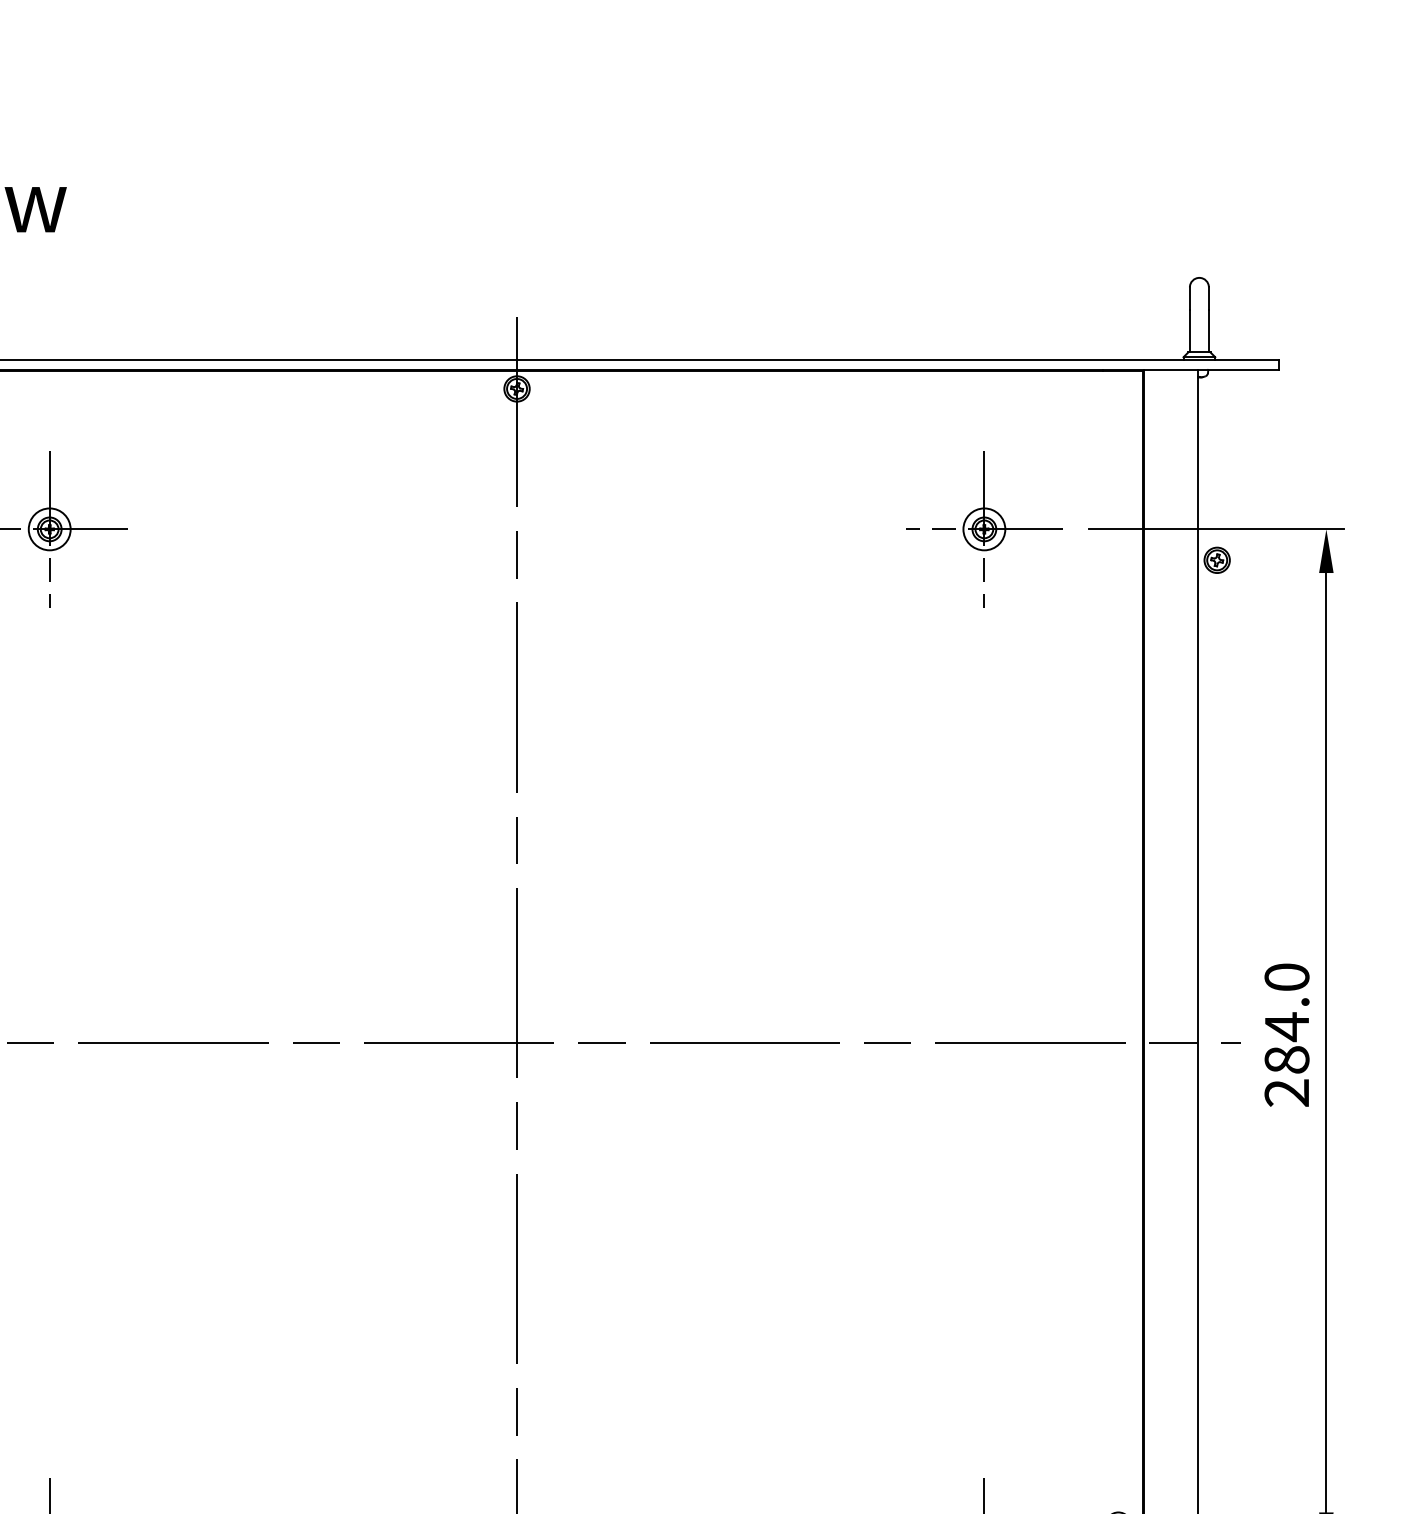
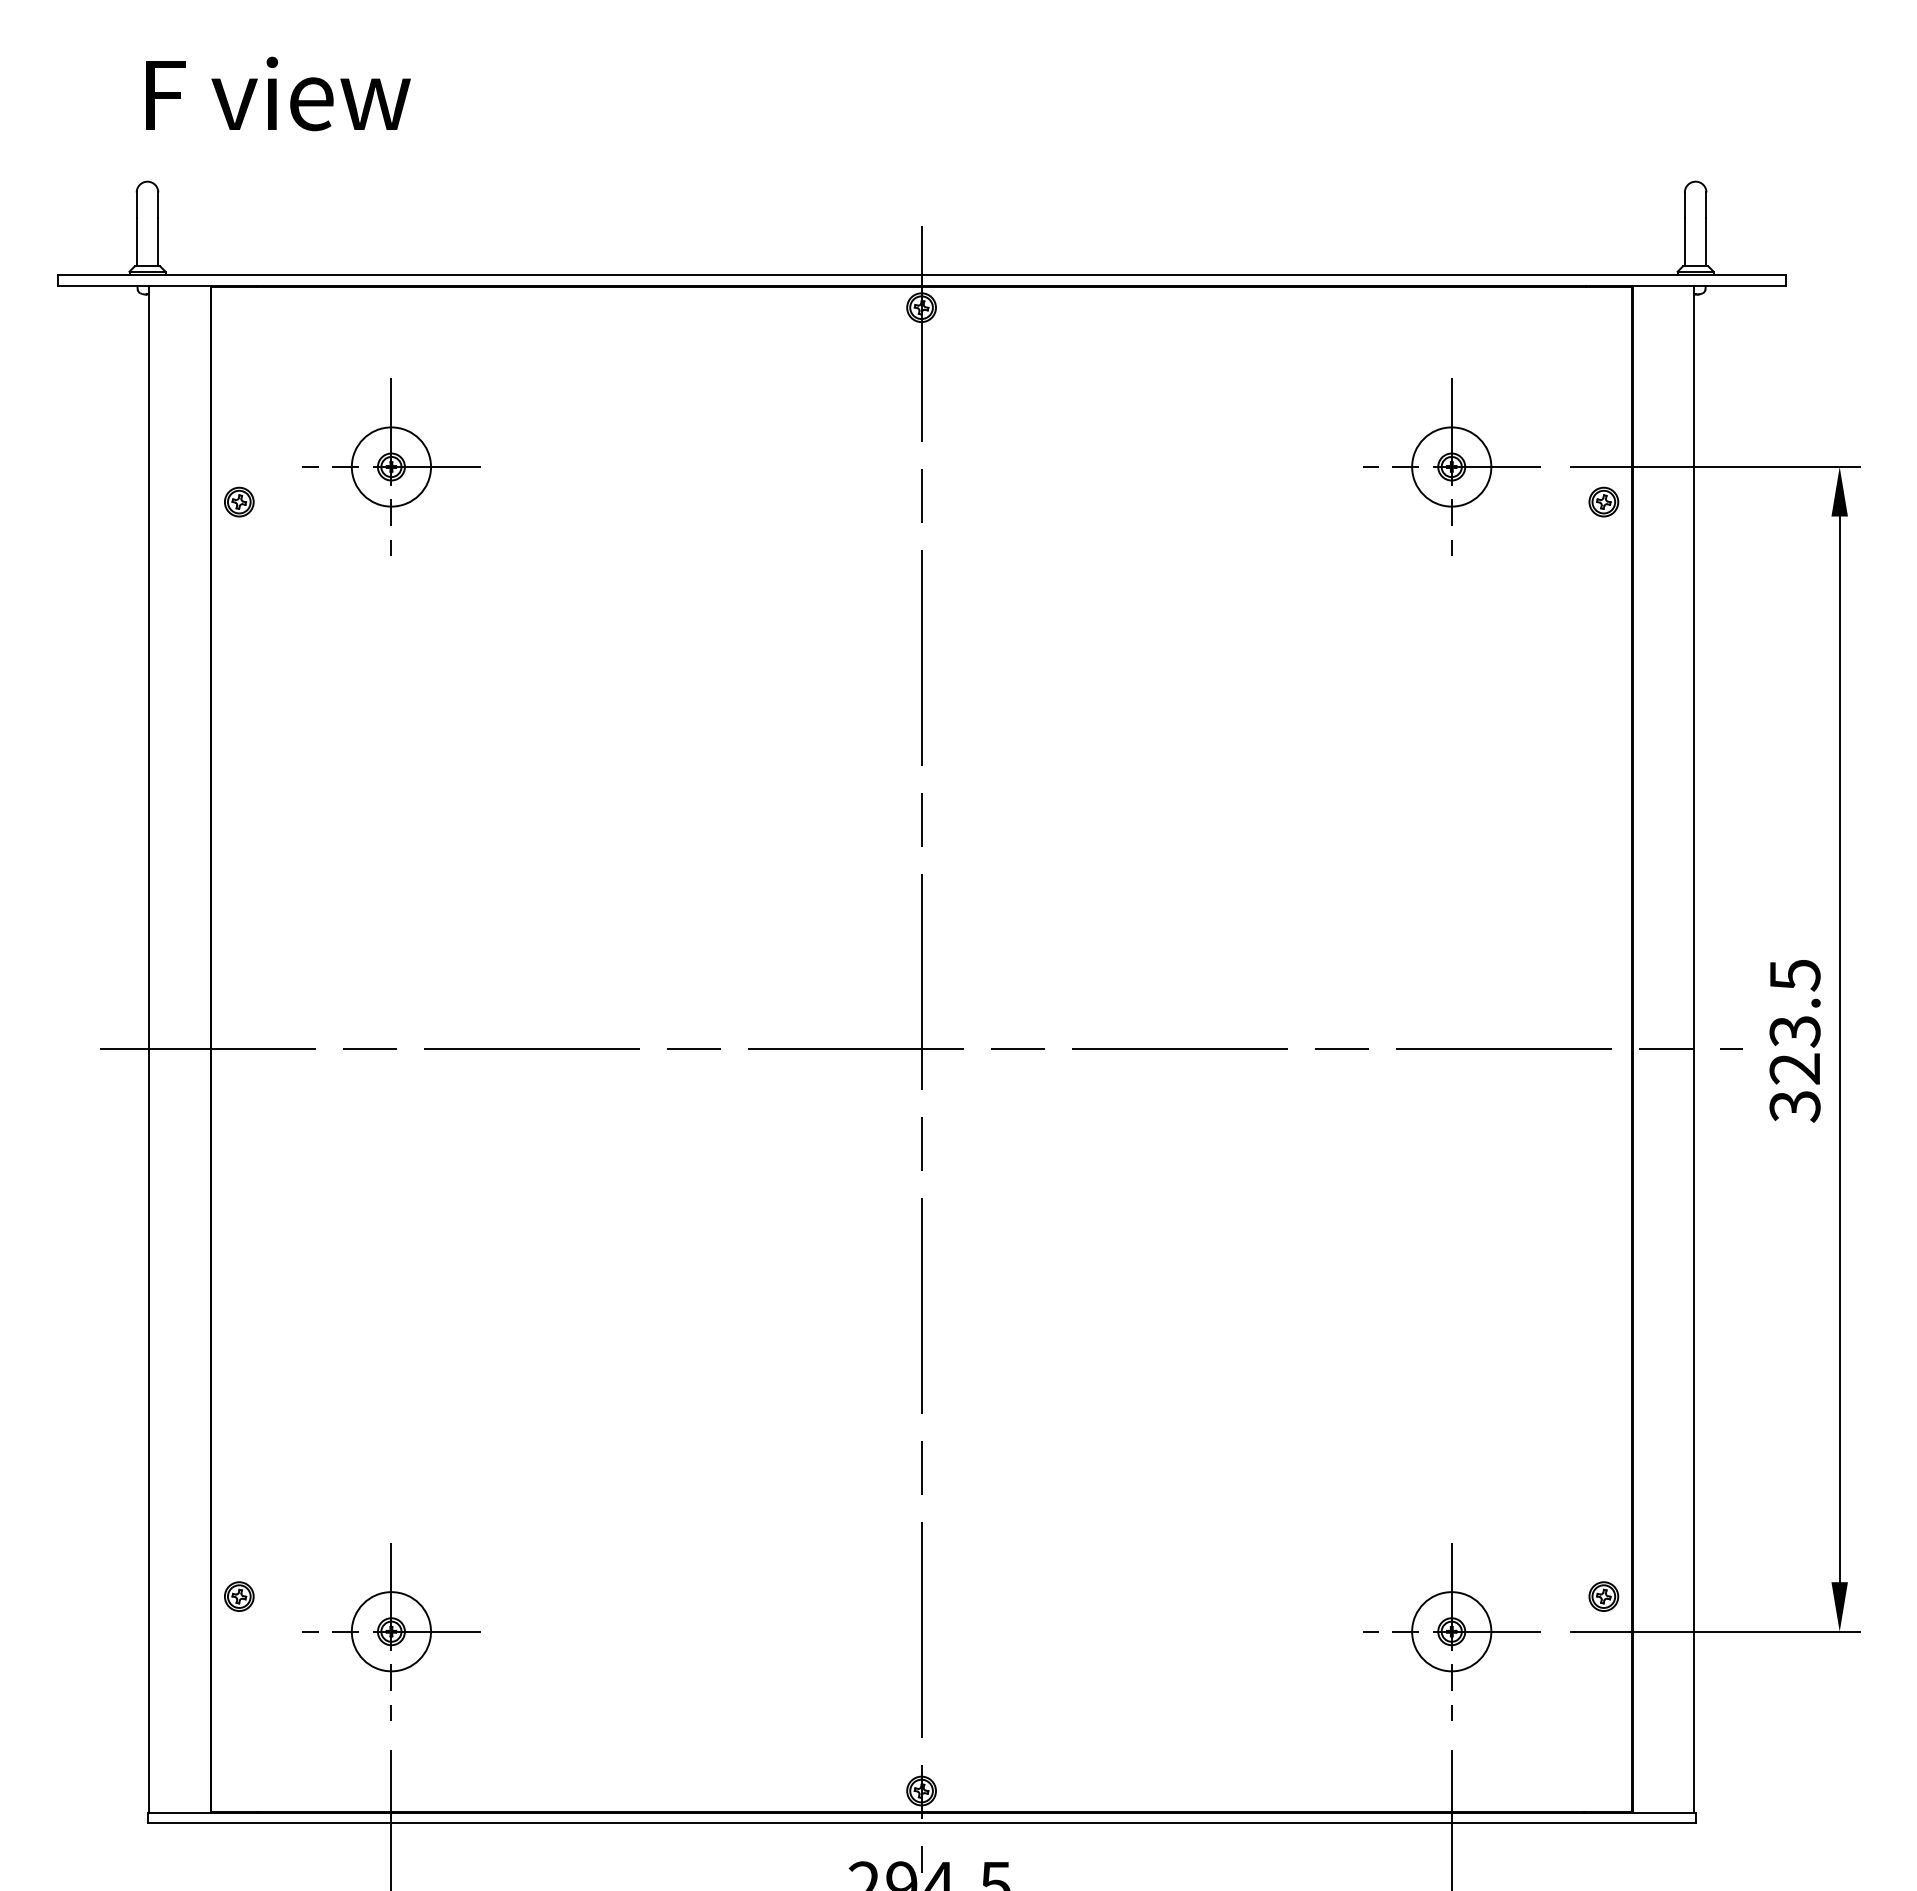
circle: (49, 528) -> (391, 466), size x1.67
circle: (984, 528) -> (1451, 466), size x1.67
part: (1216, 559) -> (1603, 501), moved
text: (1286, 1034) -> (1794, 1040), 284.0 -> 323.5

